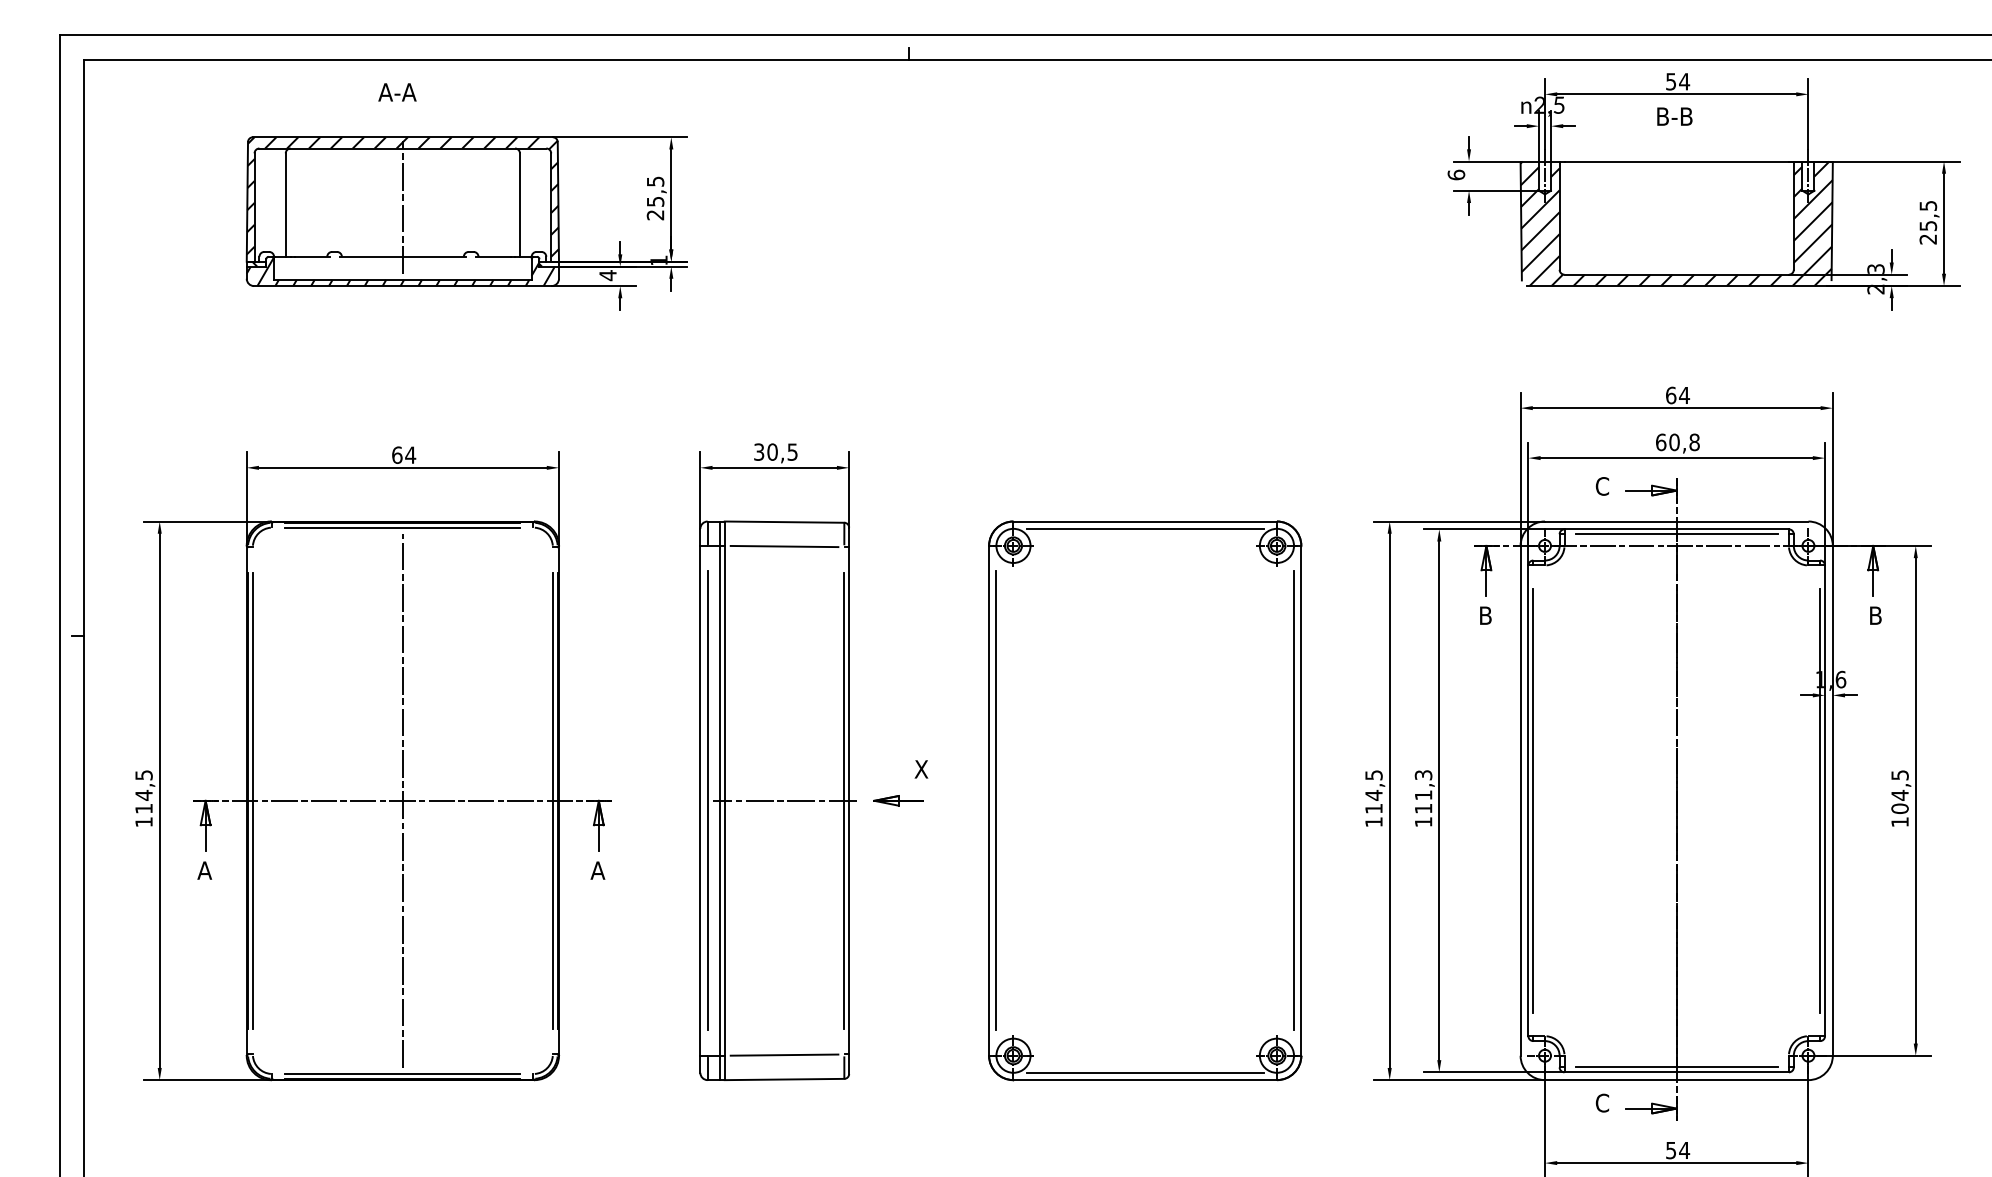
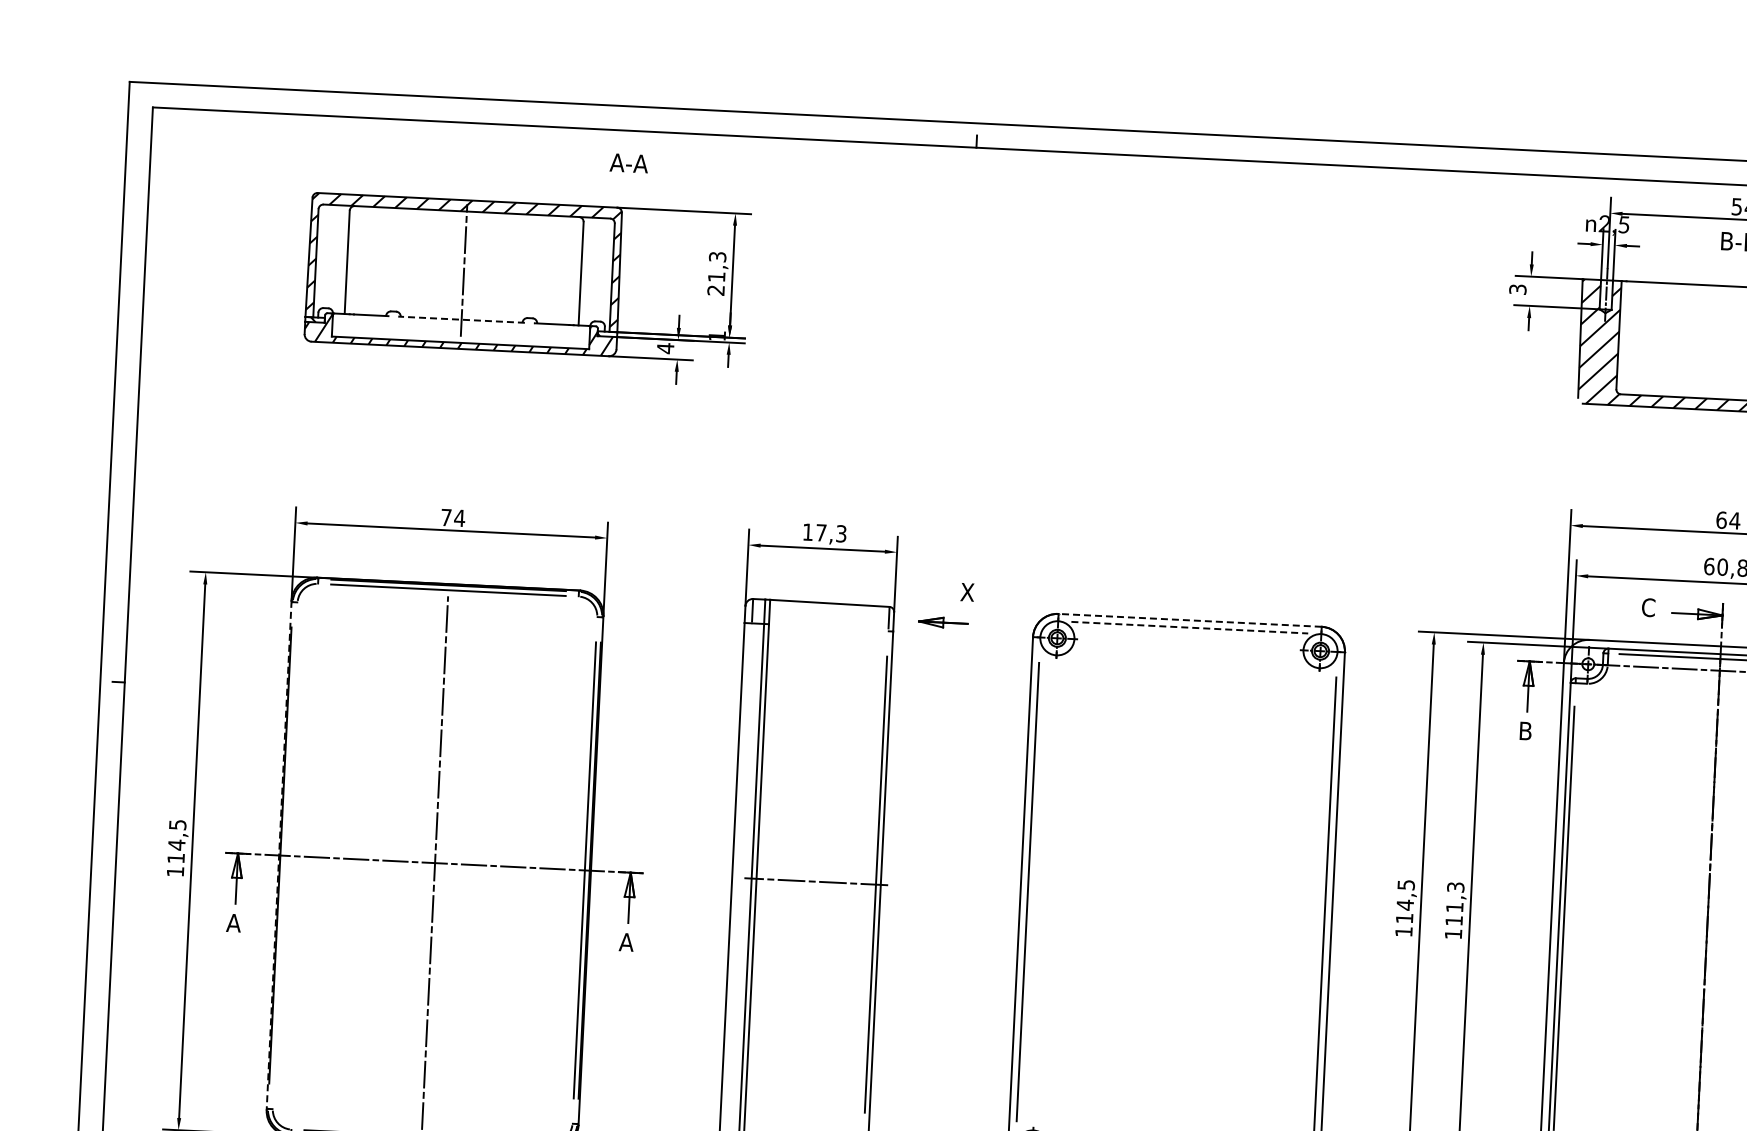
text: (397, 92) -> (629, 163), moved
text: (1456, 174) -> (1518, 288), 6 -> 3
text: (655, 191) -> (717, 266), 25,5 -> 21,3
line: (402, 256) -> (461, 319), solid -> dashed
text: (775, 451) -> (824, 532), 30,5 -> 17,3
text: (397, 454) -> (446, 516), 64 -> 74
line: (1145, 521) -> (1190, 620), solid -> dashed
line: (1145, 528) -> (1190, 627), solid -> dashed
line: (784, 546) -> (828, 627), removed
part: (899, 795) -> (944, 617), moved
line: (246, 800) -> (278, 855), solid -> dashed
line: (252, 800) -> (284, 855), removed
line: (707, 800) -> (739, 877), removed

